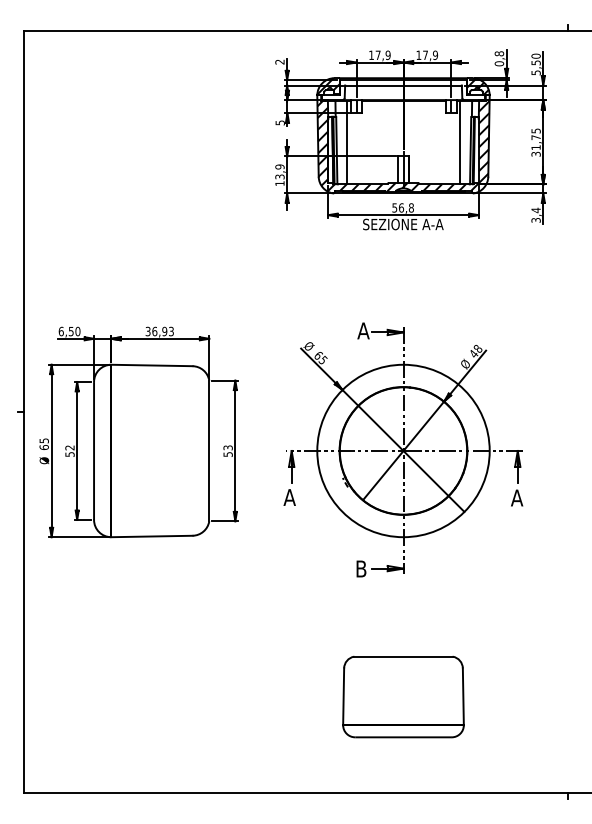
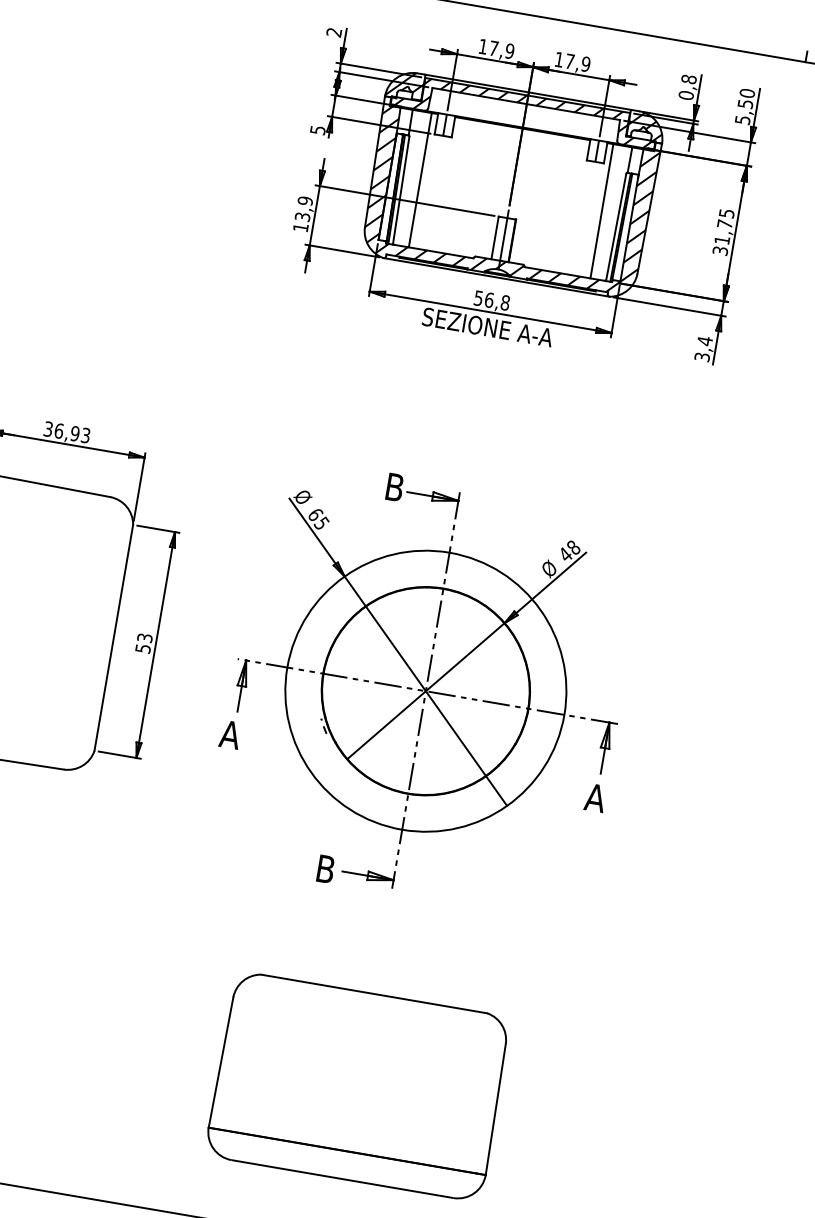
hatch: (403, 90) -> (524, 112), added
text: (363, 330) -> (394, 486), A -> B
part: (403, 696) -> (358, 1085), size x1.43

